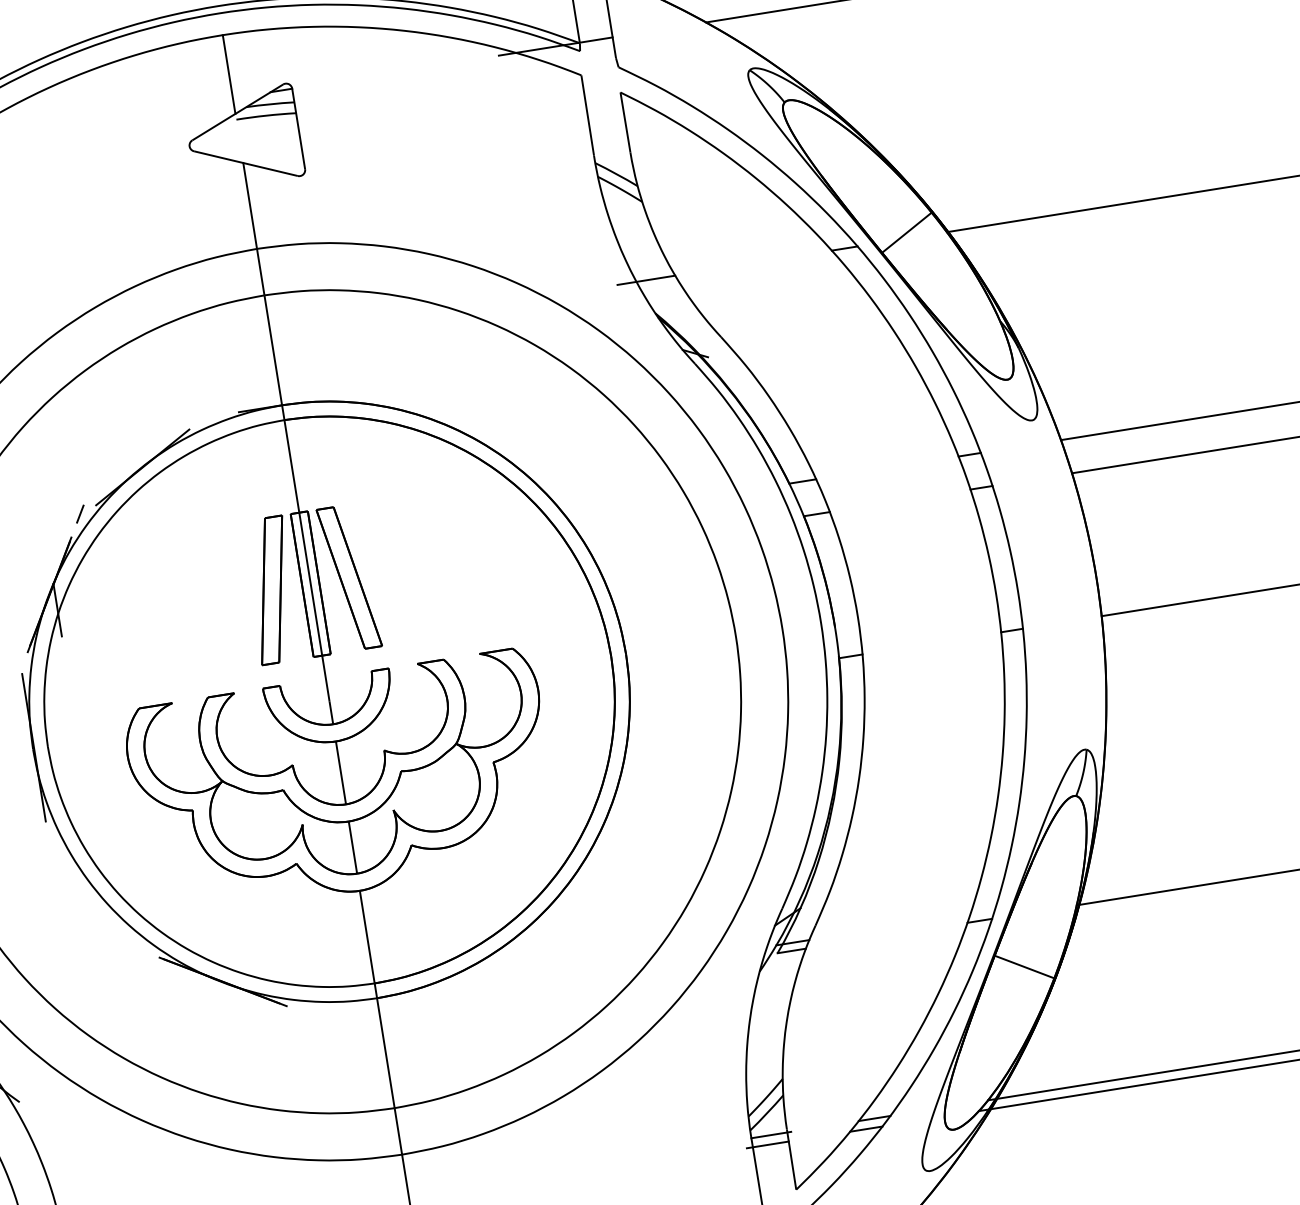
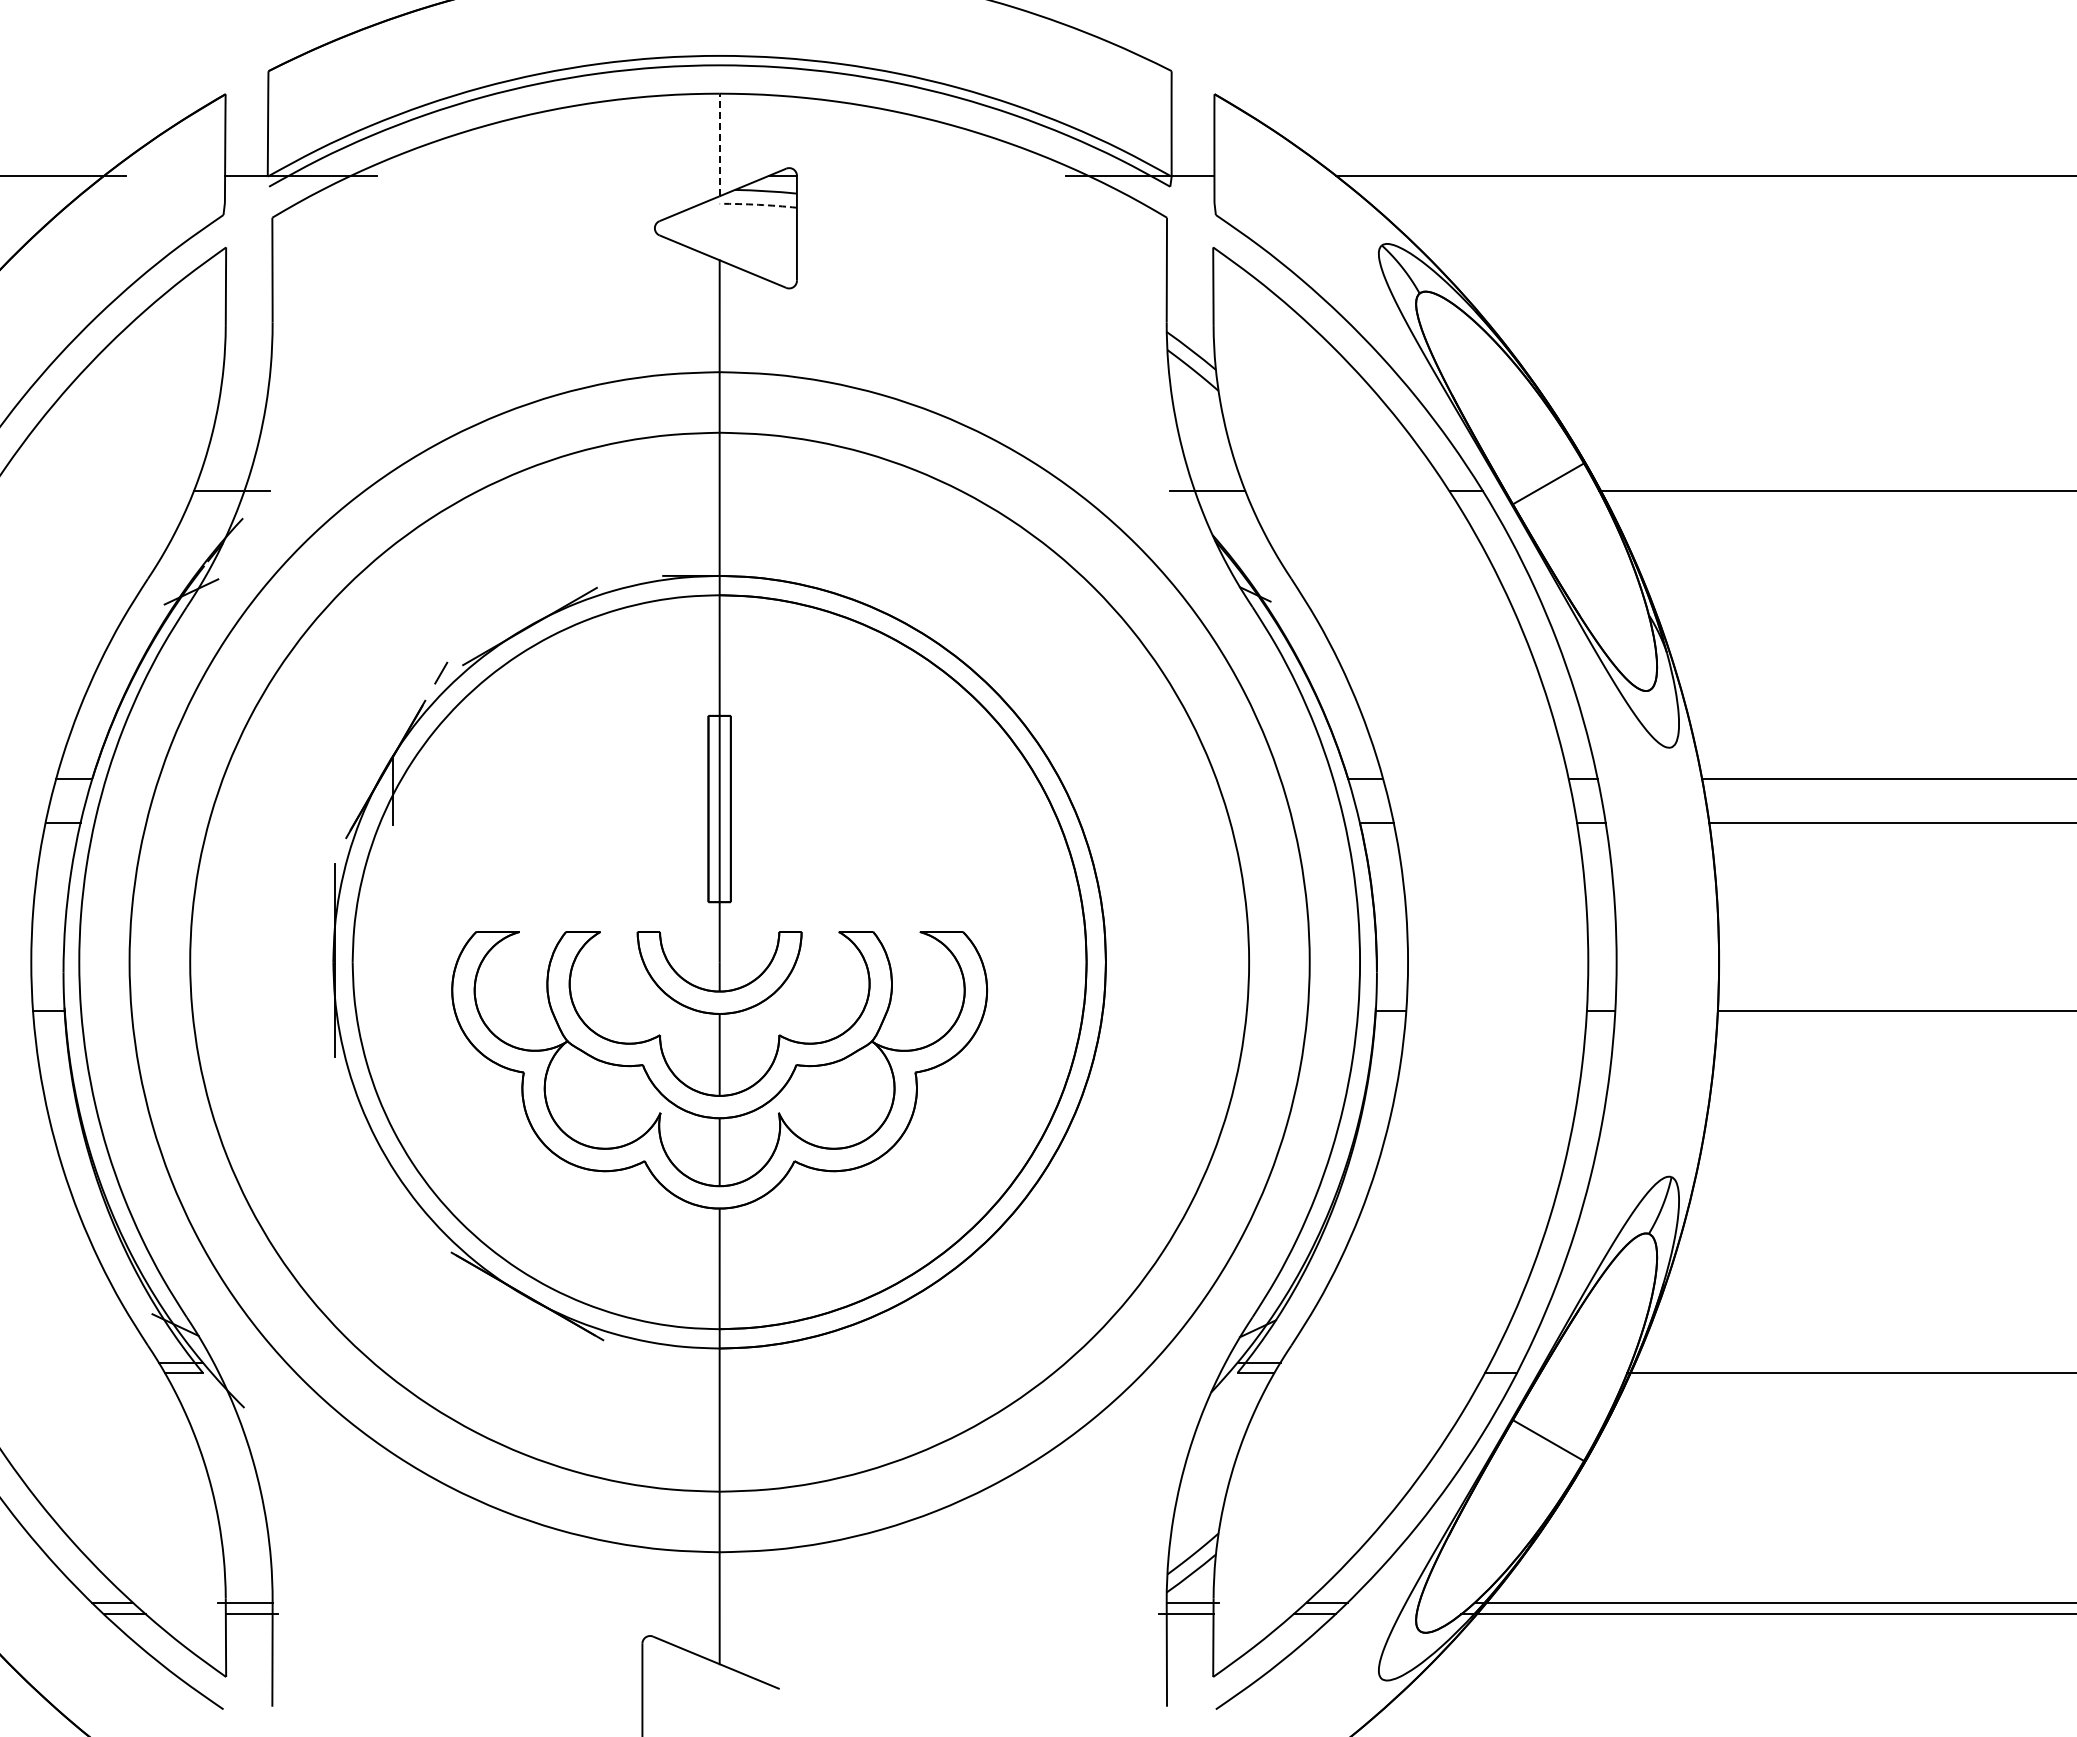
line: (228, 74) -> (719, 144), solid -> dashed
arc: (266, 115) -> (758, 204), solid -> dashed
part: (348, 577) -> (769, 808), removed
part: (272, 589) -> (669, 808), removed

